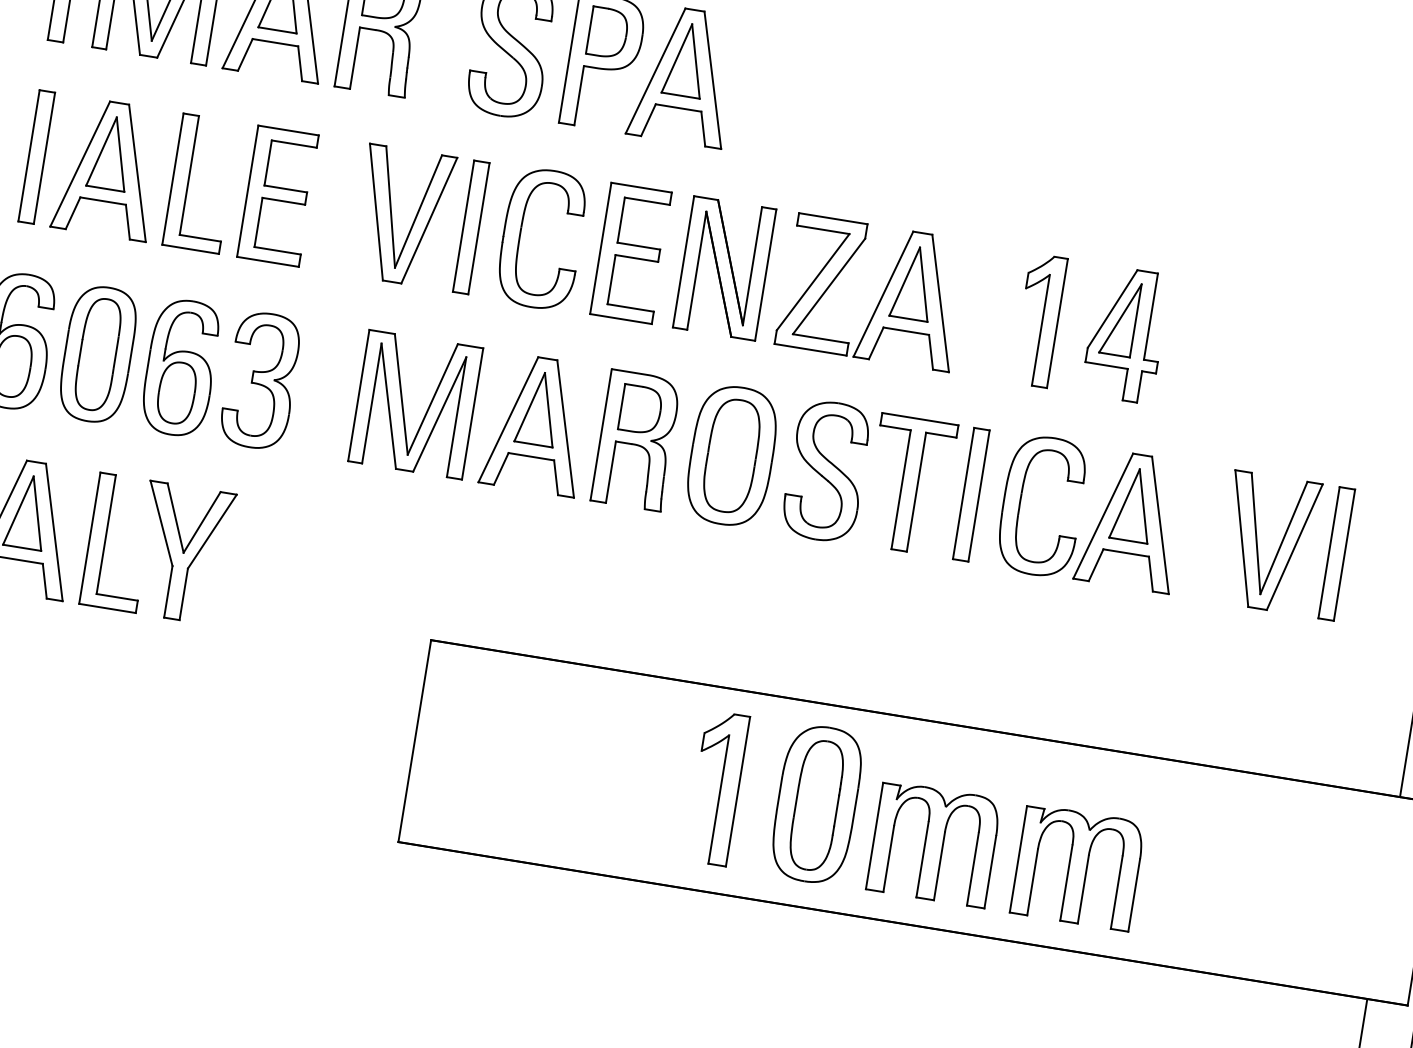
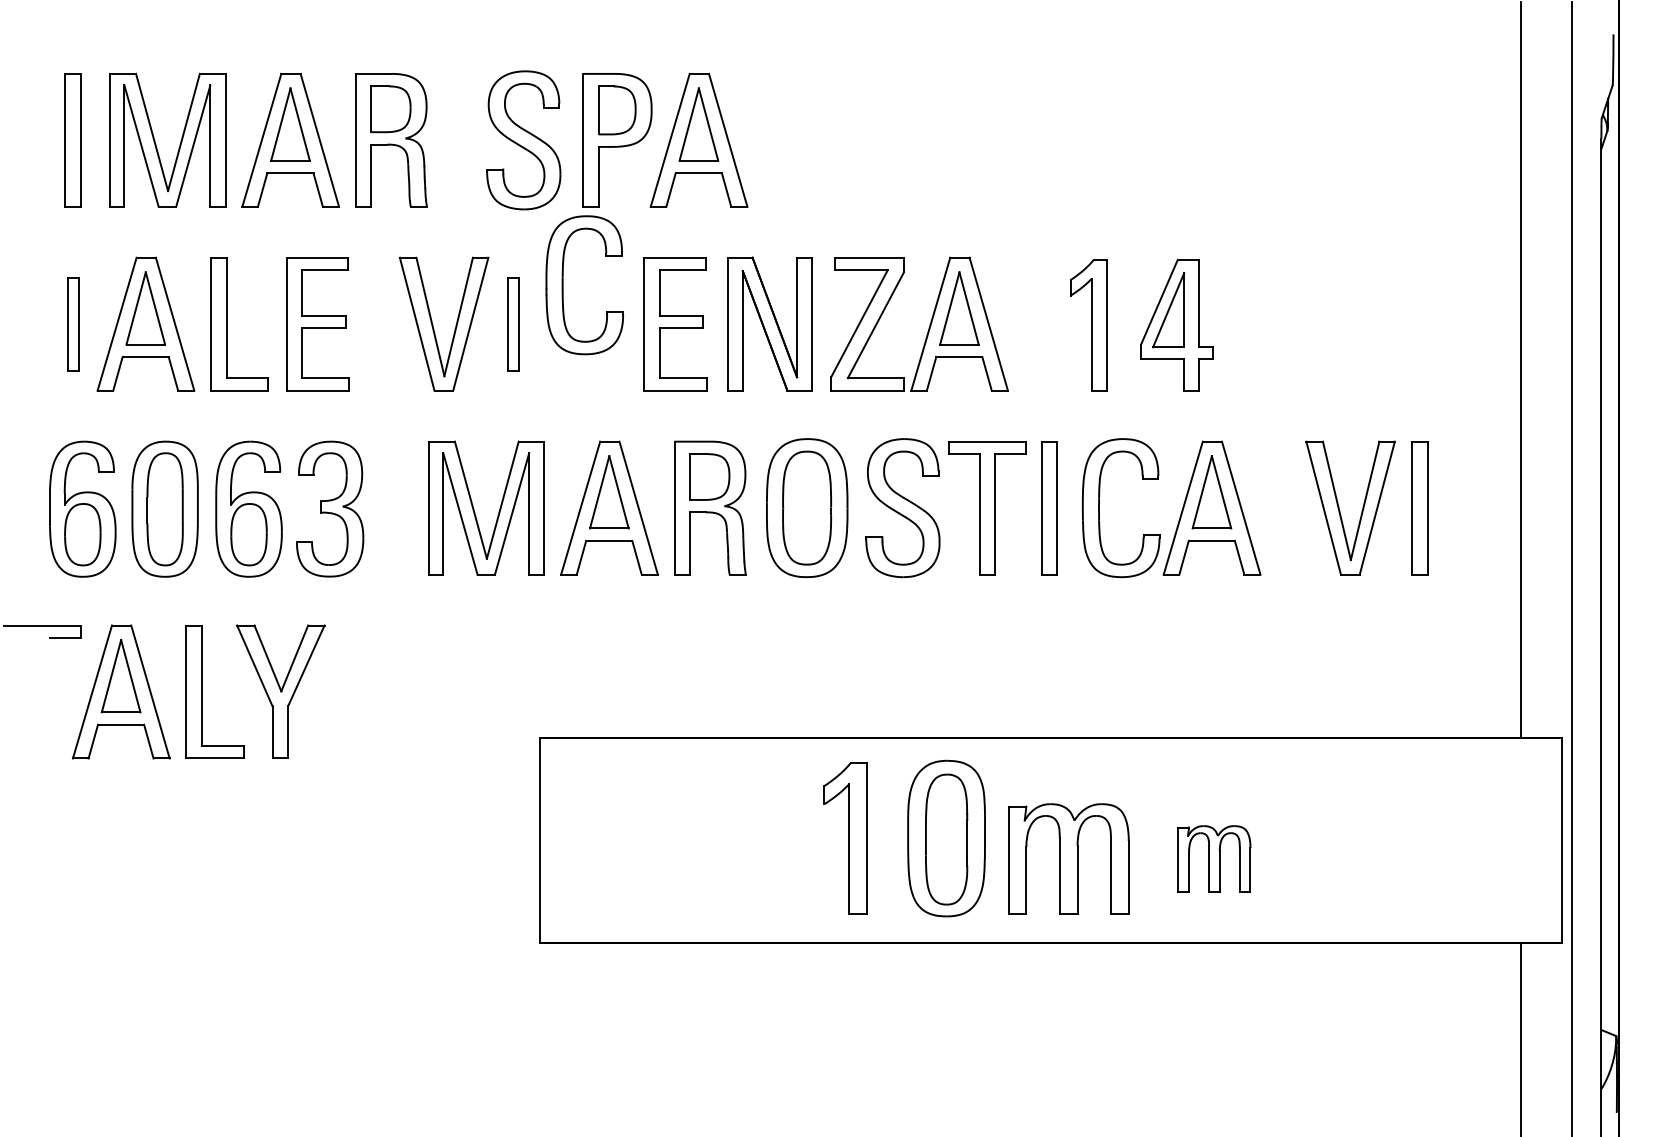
part: (36, 157) -> (72, 324), size x0.7
part: (470, 227) -> (512, 324), size x0.7
part: (520, 235) -> (563, 285), moved
part: (1078, 866) -> (1214, 858), size x0.6

